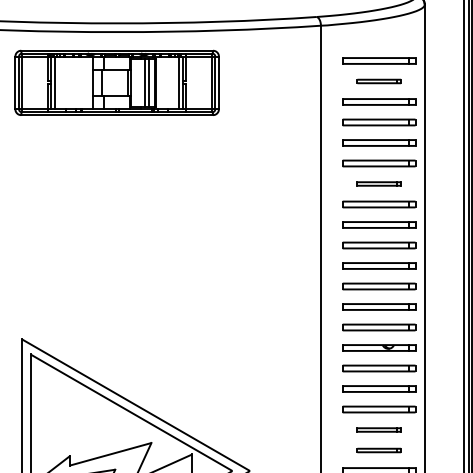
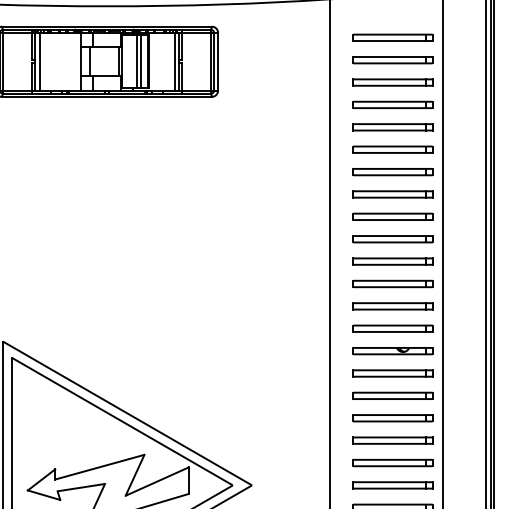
part: (379, 81) -> (393, 60), size x1.67
part: (379, 183) -> (393, 171), size x1.67
part: (379, 429) -> (393, 440), size x1.67
part: (379, 450) -> (393, 463), size x1.67

